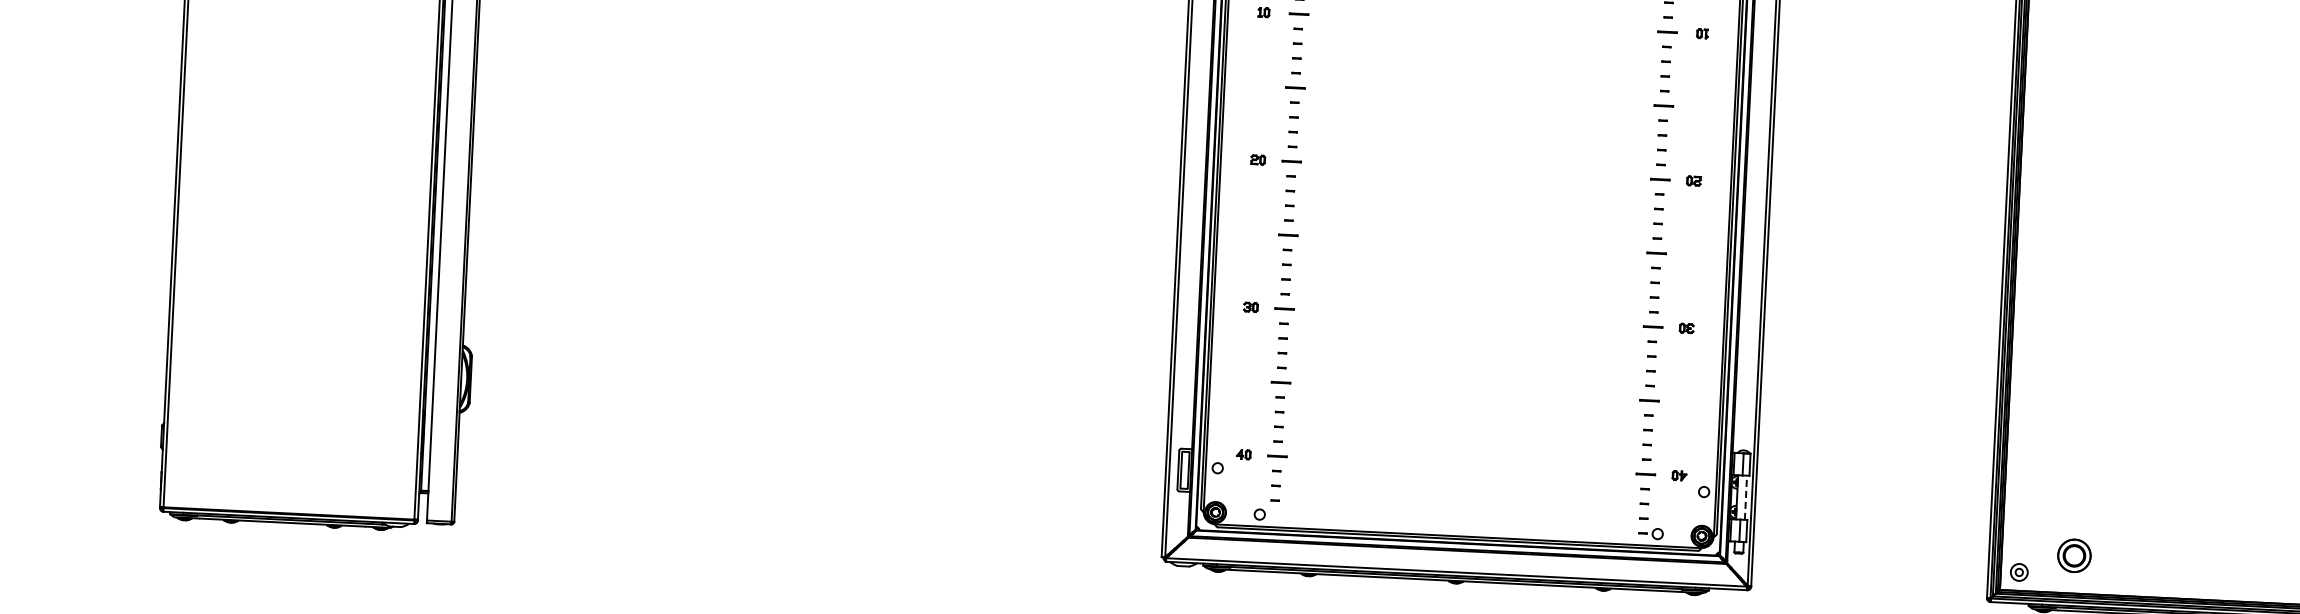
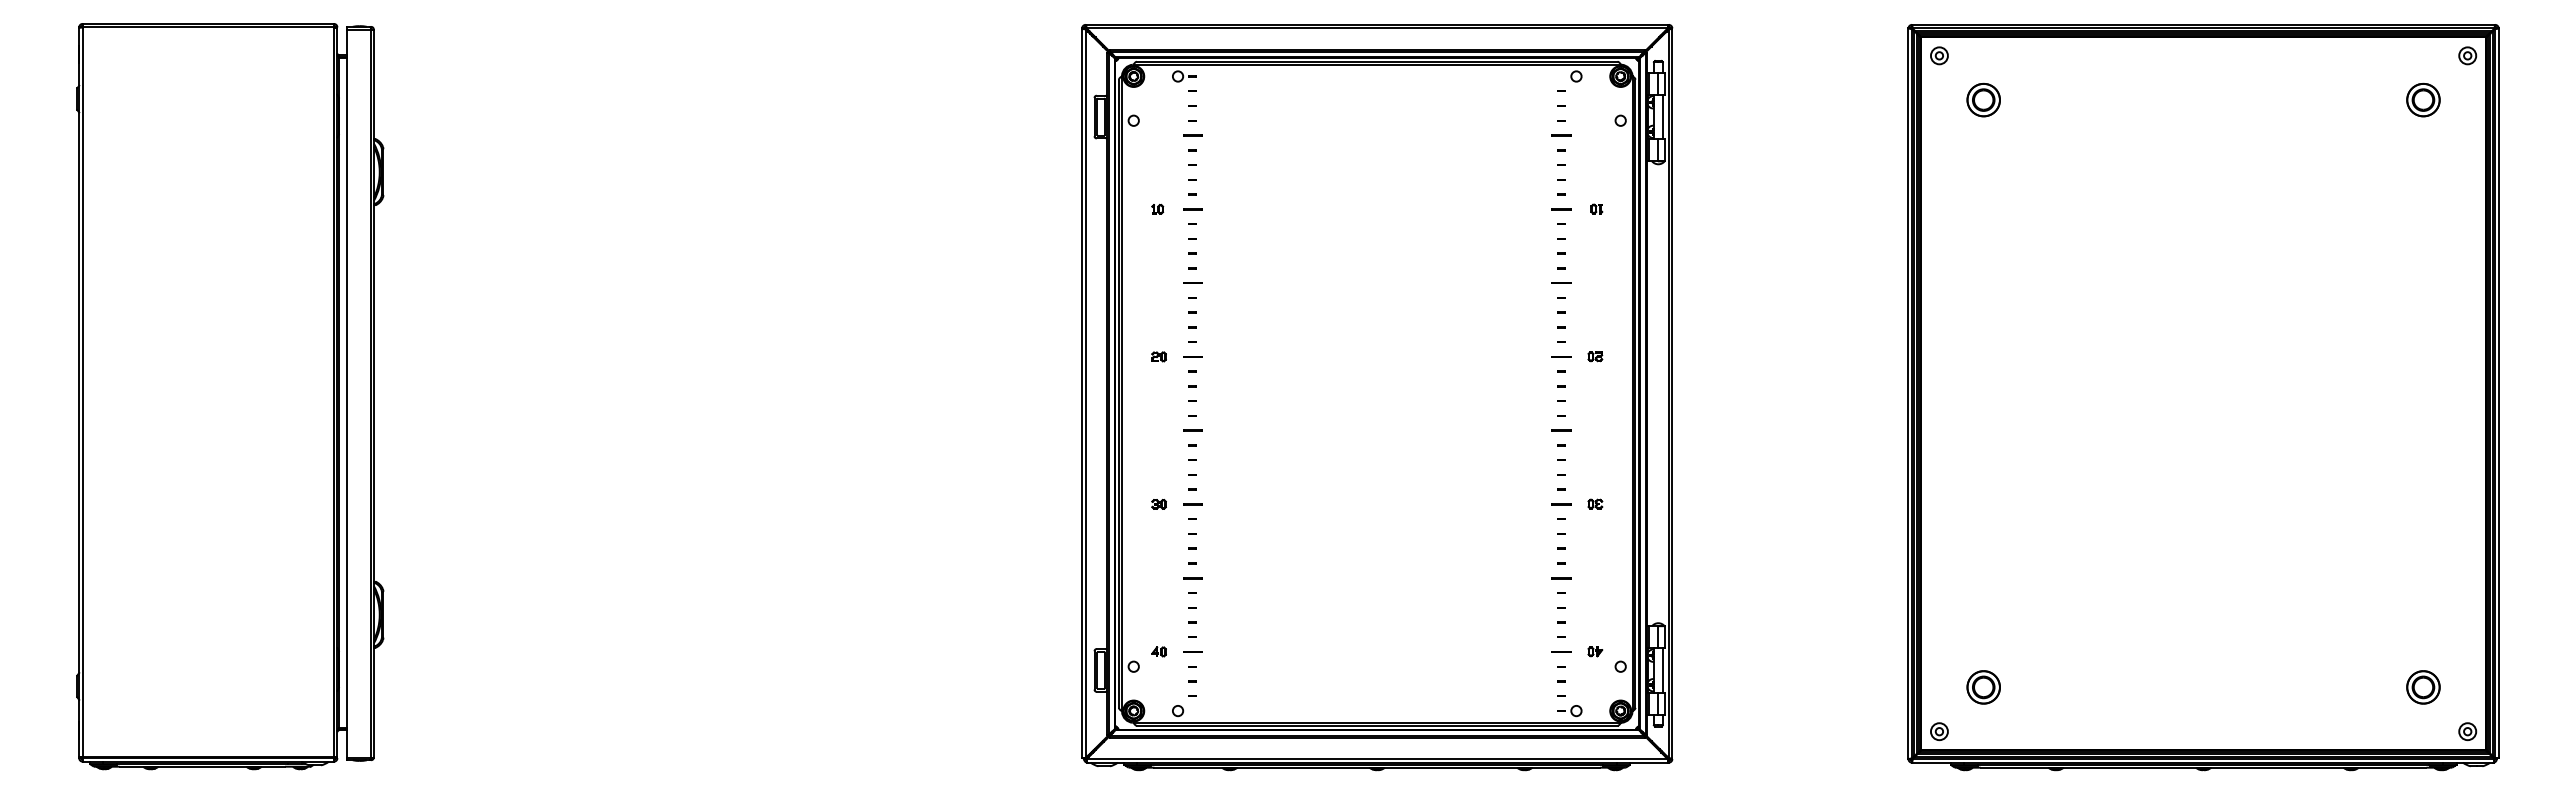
line: (1745, 496) -> (1662, 669), dashed -> solid
part: (2074, 555) -> (1983, 687), moved

